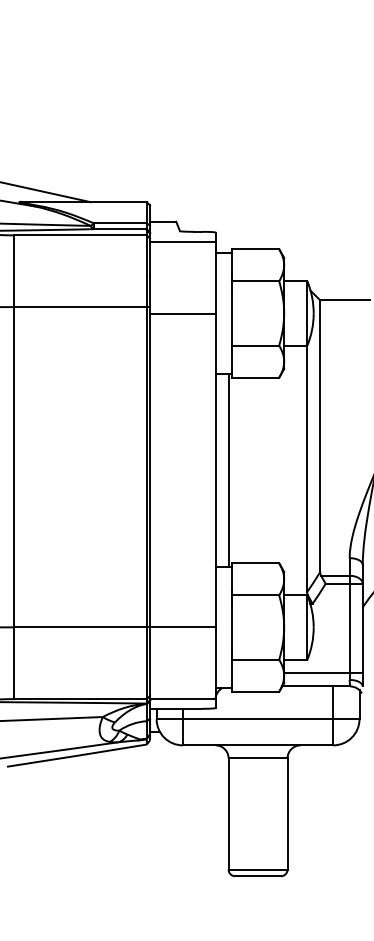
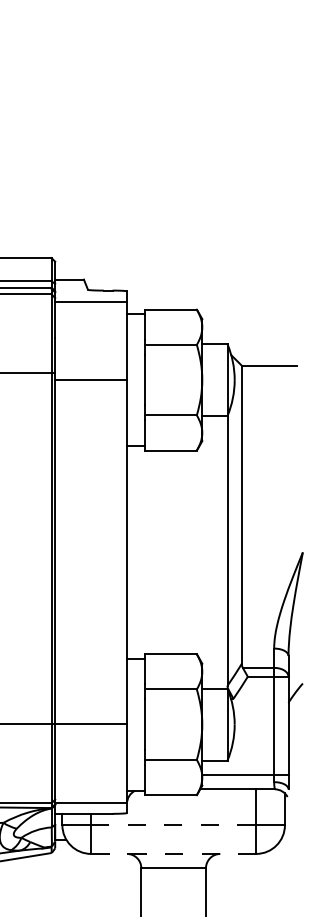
line: (228, 470) -> (141, 552), removed
line: (258, 719) -> (174, 825), solid -> dashed
line: (257, 745) -> (173, 854), solid -> dashed

